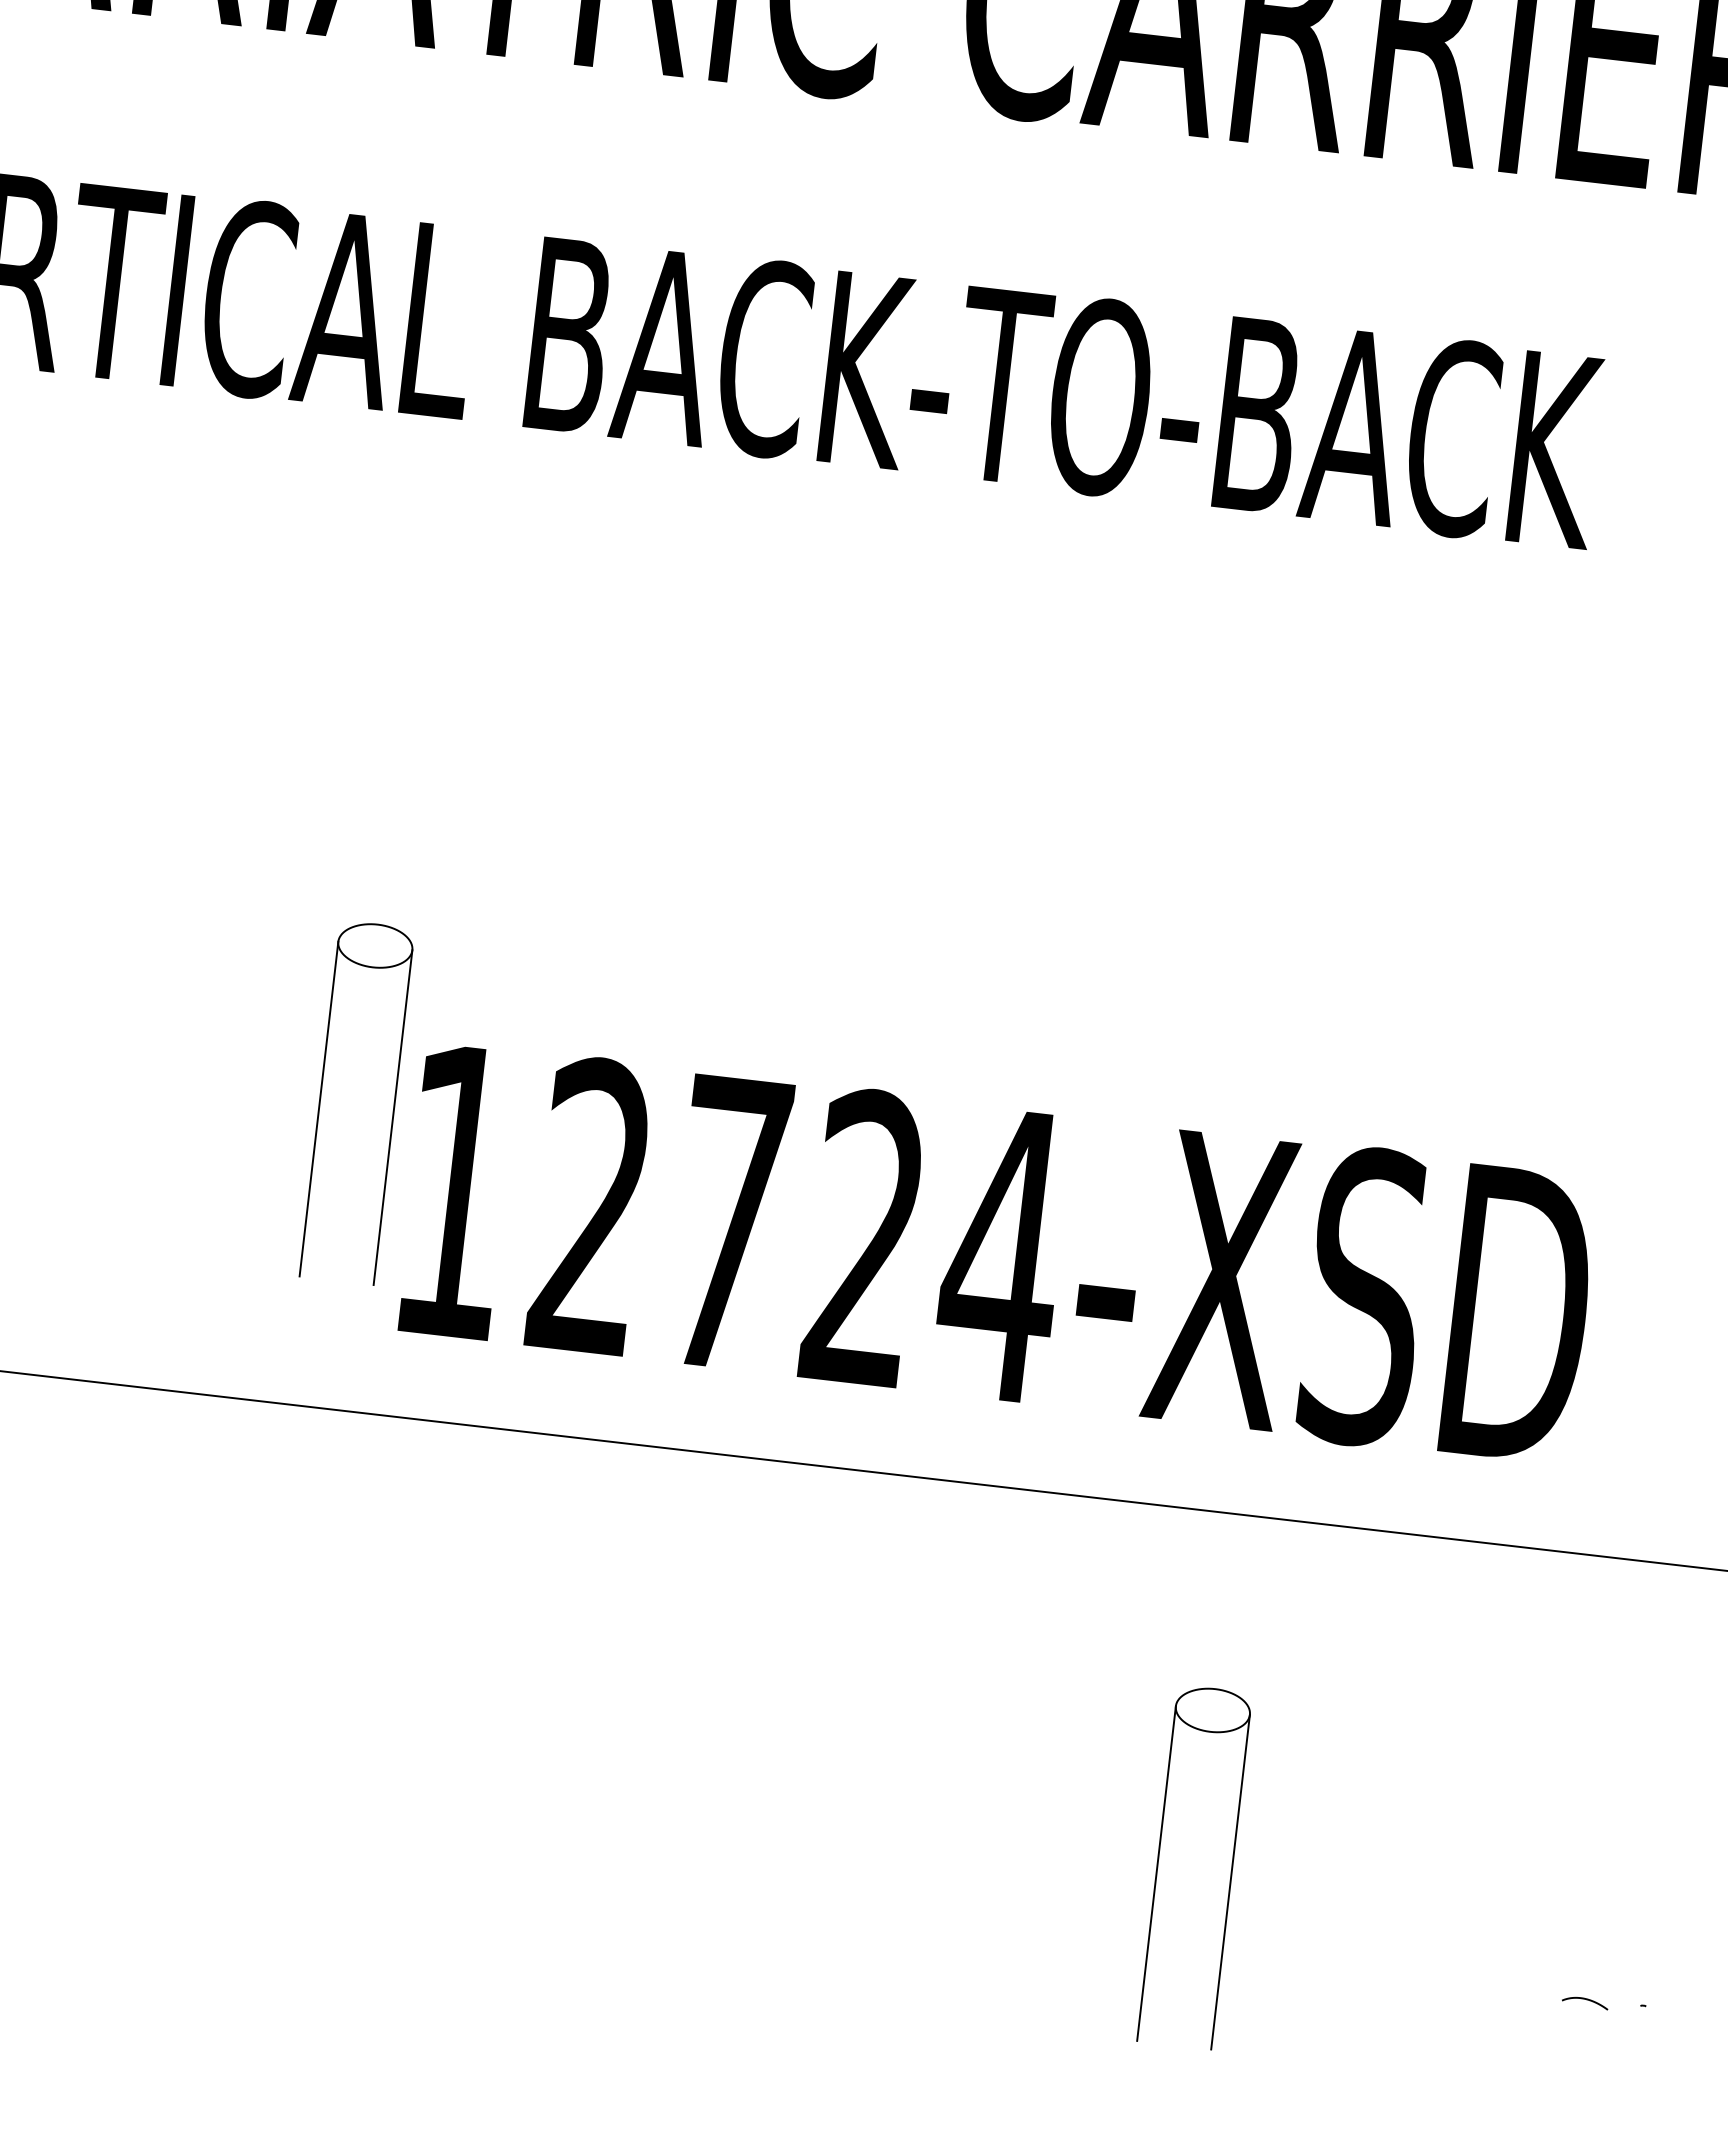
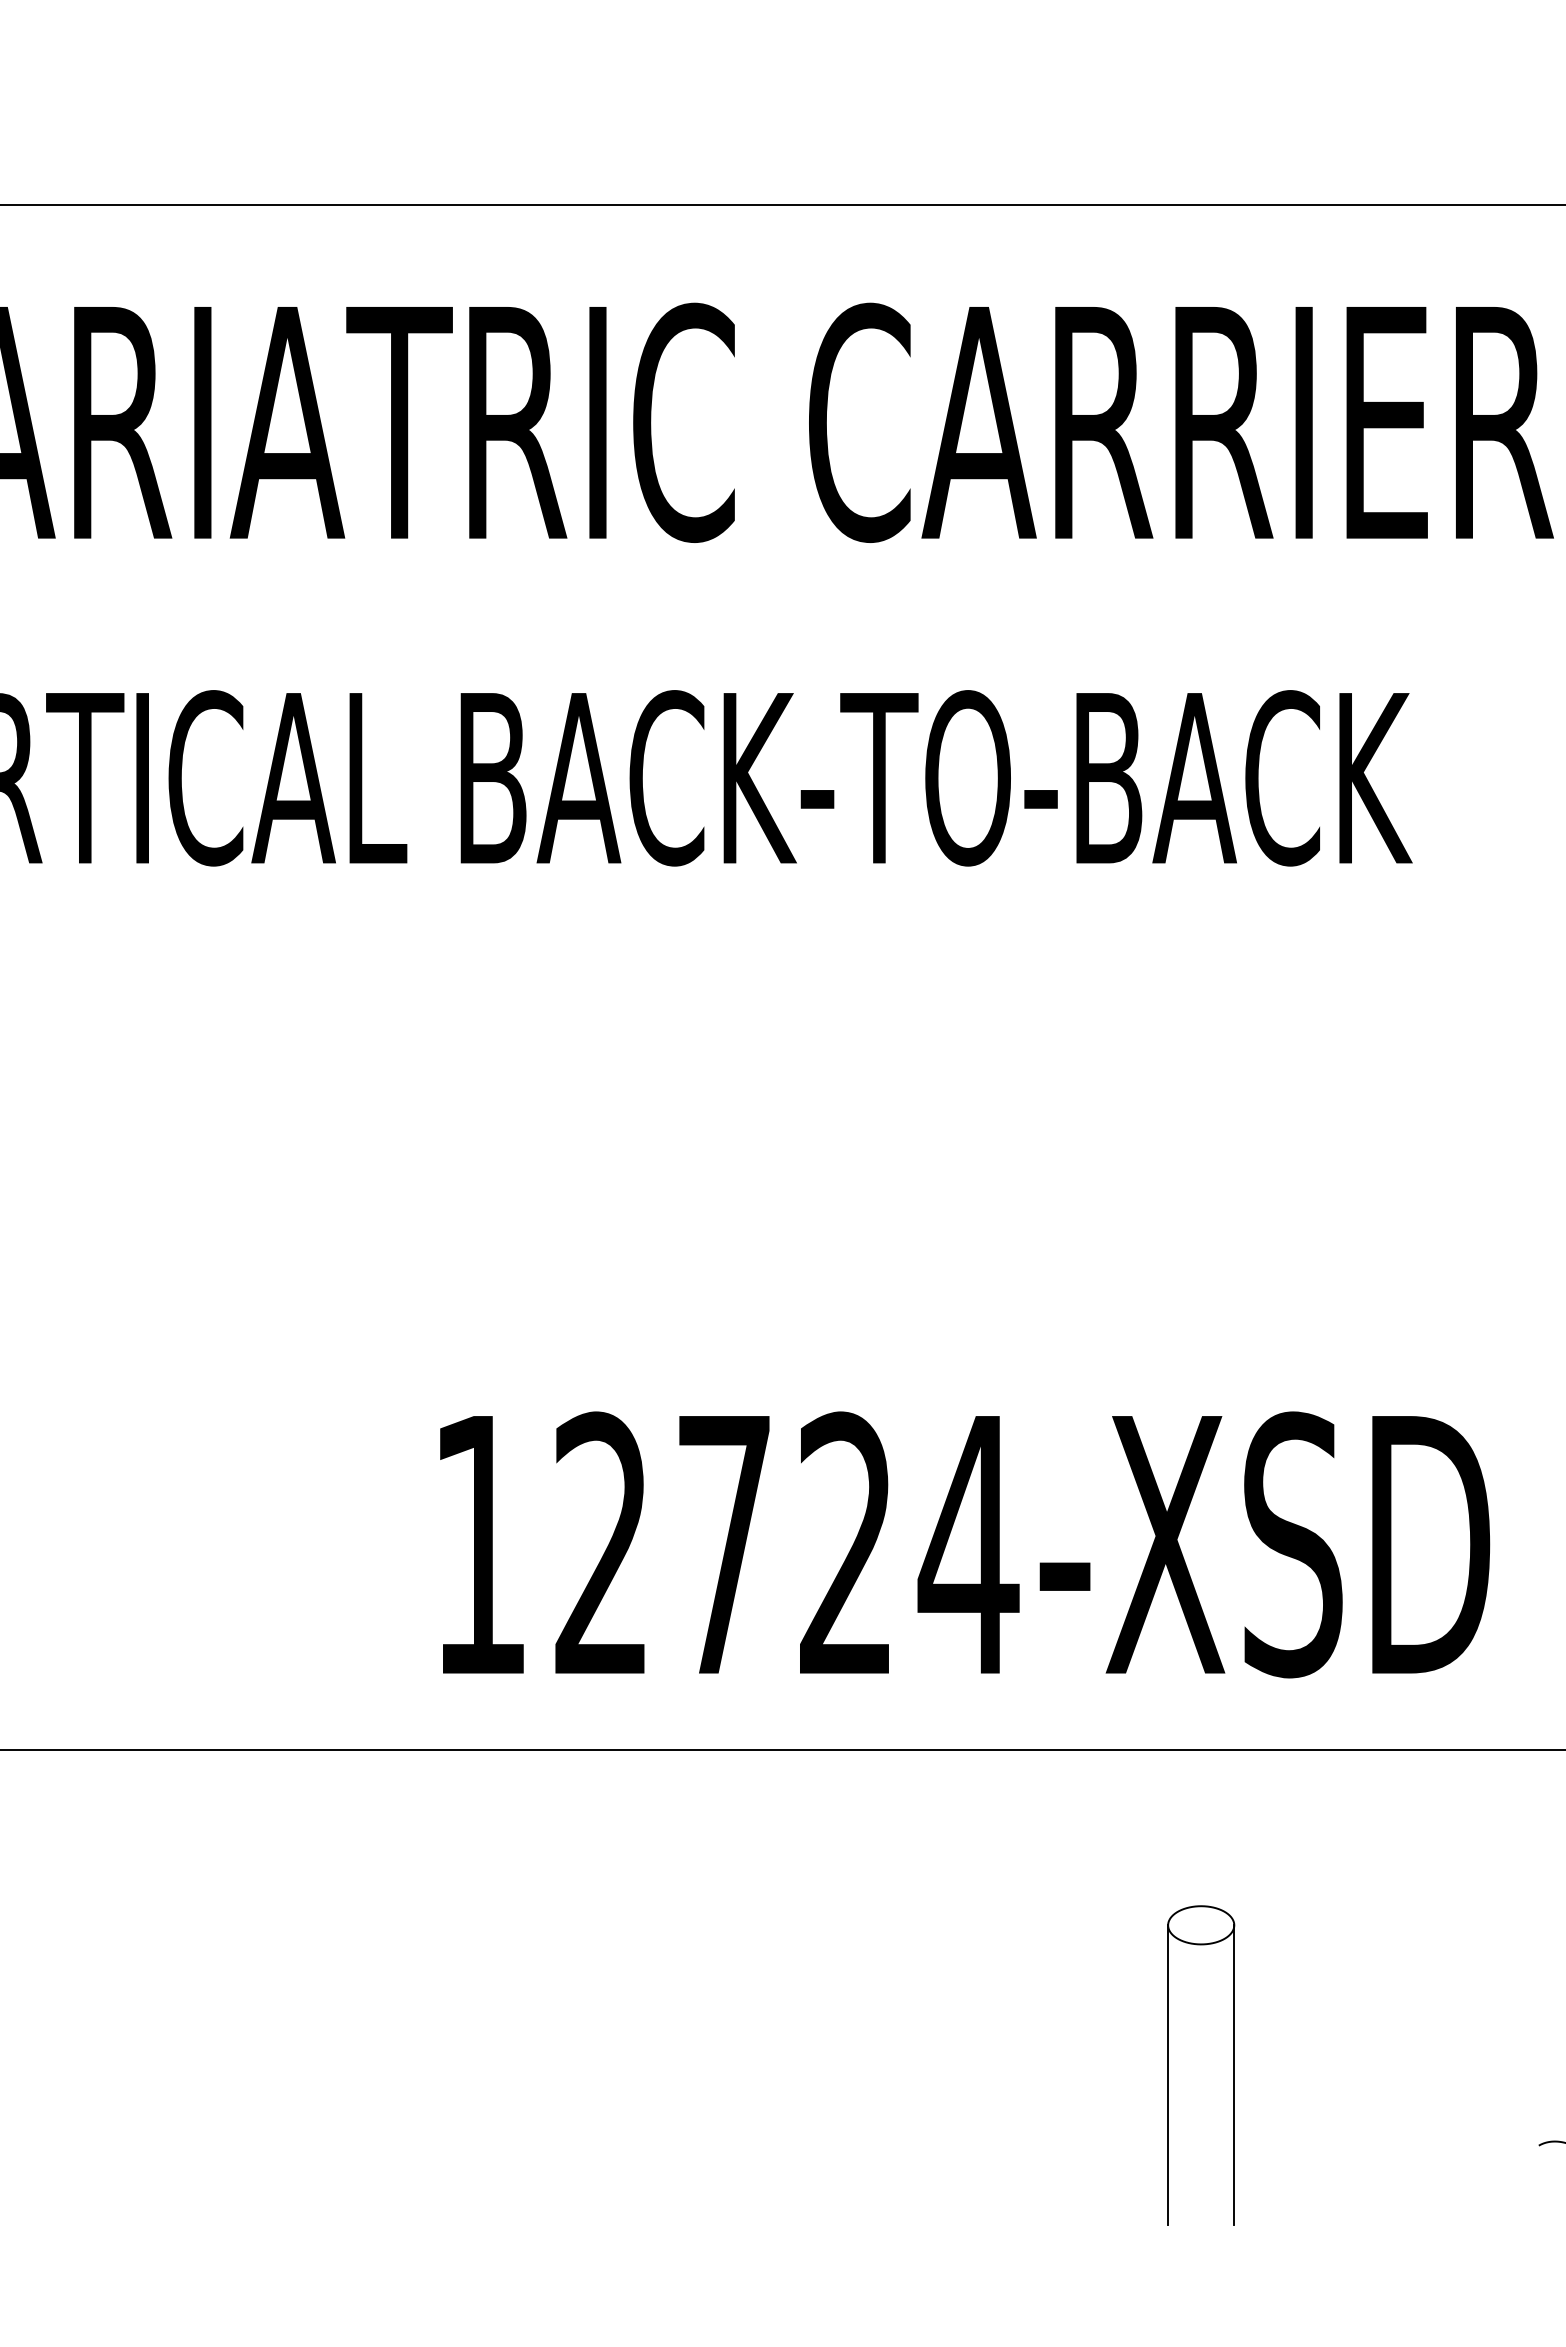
part: (393, 1106) -> (416, 1476), removed

